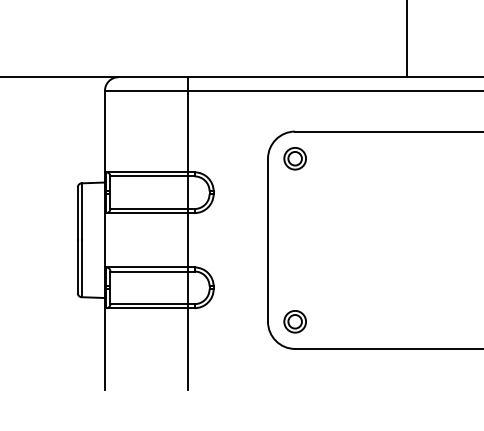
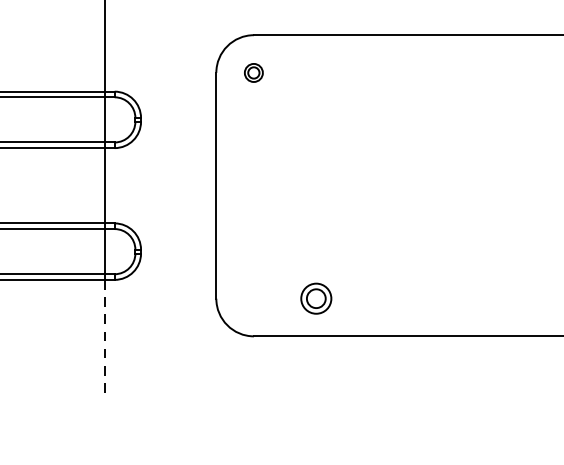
part: (294, 158) -> (253, 72), size x0.6
part: (294, 321) -> (315, 298), moved
line: (187, 348) -> (104, 335), solid -> dashed

